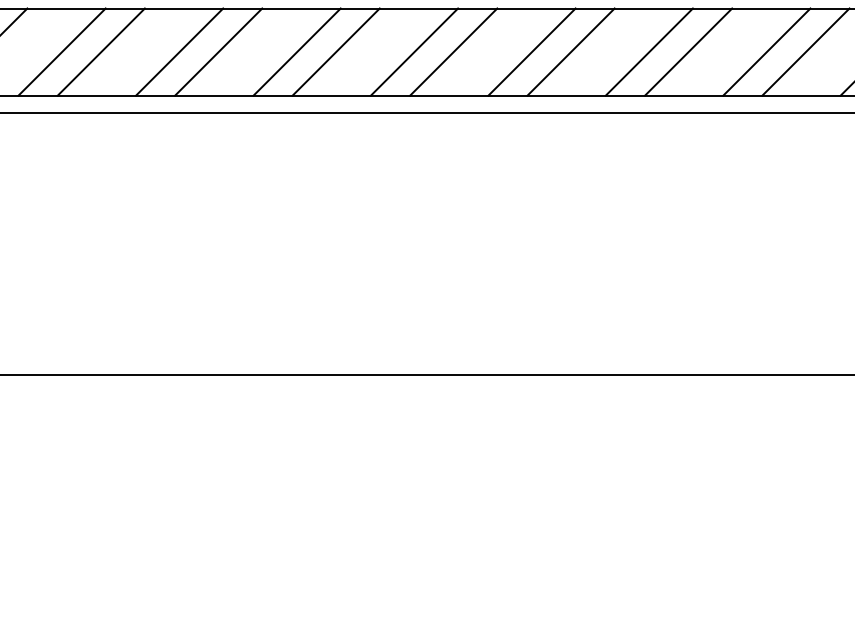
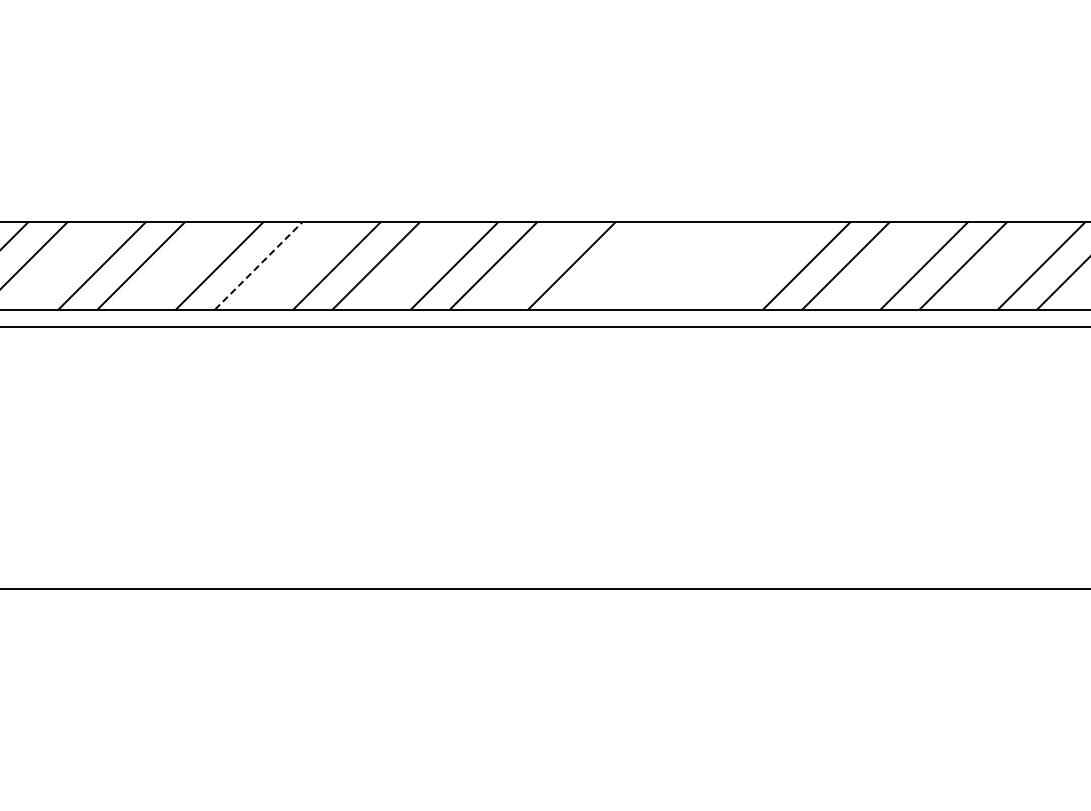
line: (335, 51) -> (258, 265), solid -> dashed
line: (687, 51) -> (610, 265), removed
line: (765, 51) -> (688, 265), removed
line: (805, 51) -> (728, 265), removed

